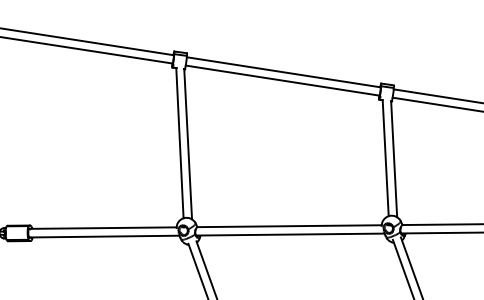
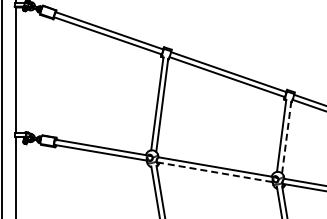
line: (393, 159) -> (286, 137), solid -> dashed
line: (290, 235) -> (214, 172), solid -> dashed

